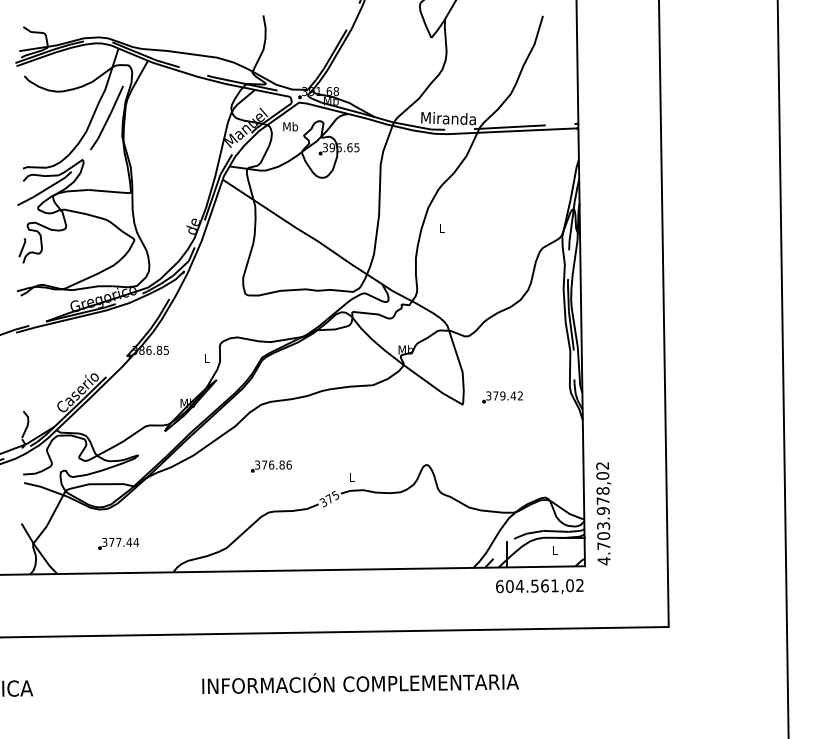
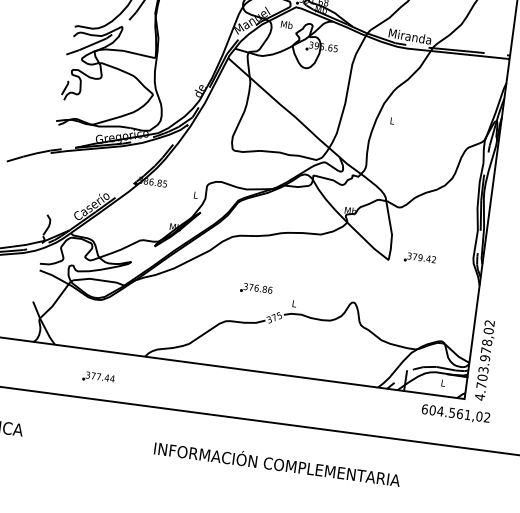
text: (271, 466) -> (256, 289), moved
text: (118, 543) -> (98, 377), moved
text: (539, 586) -> (455, 413), moved

